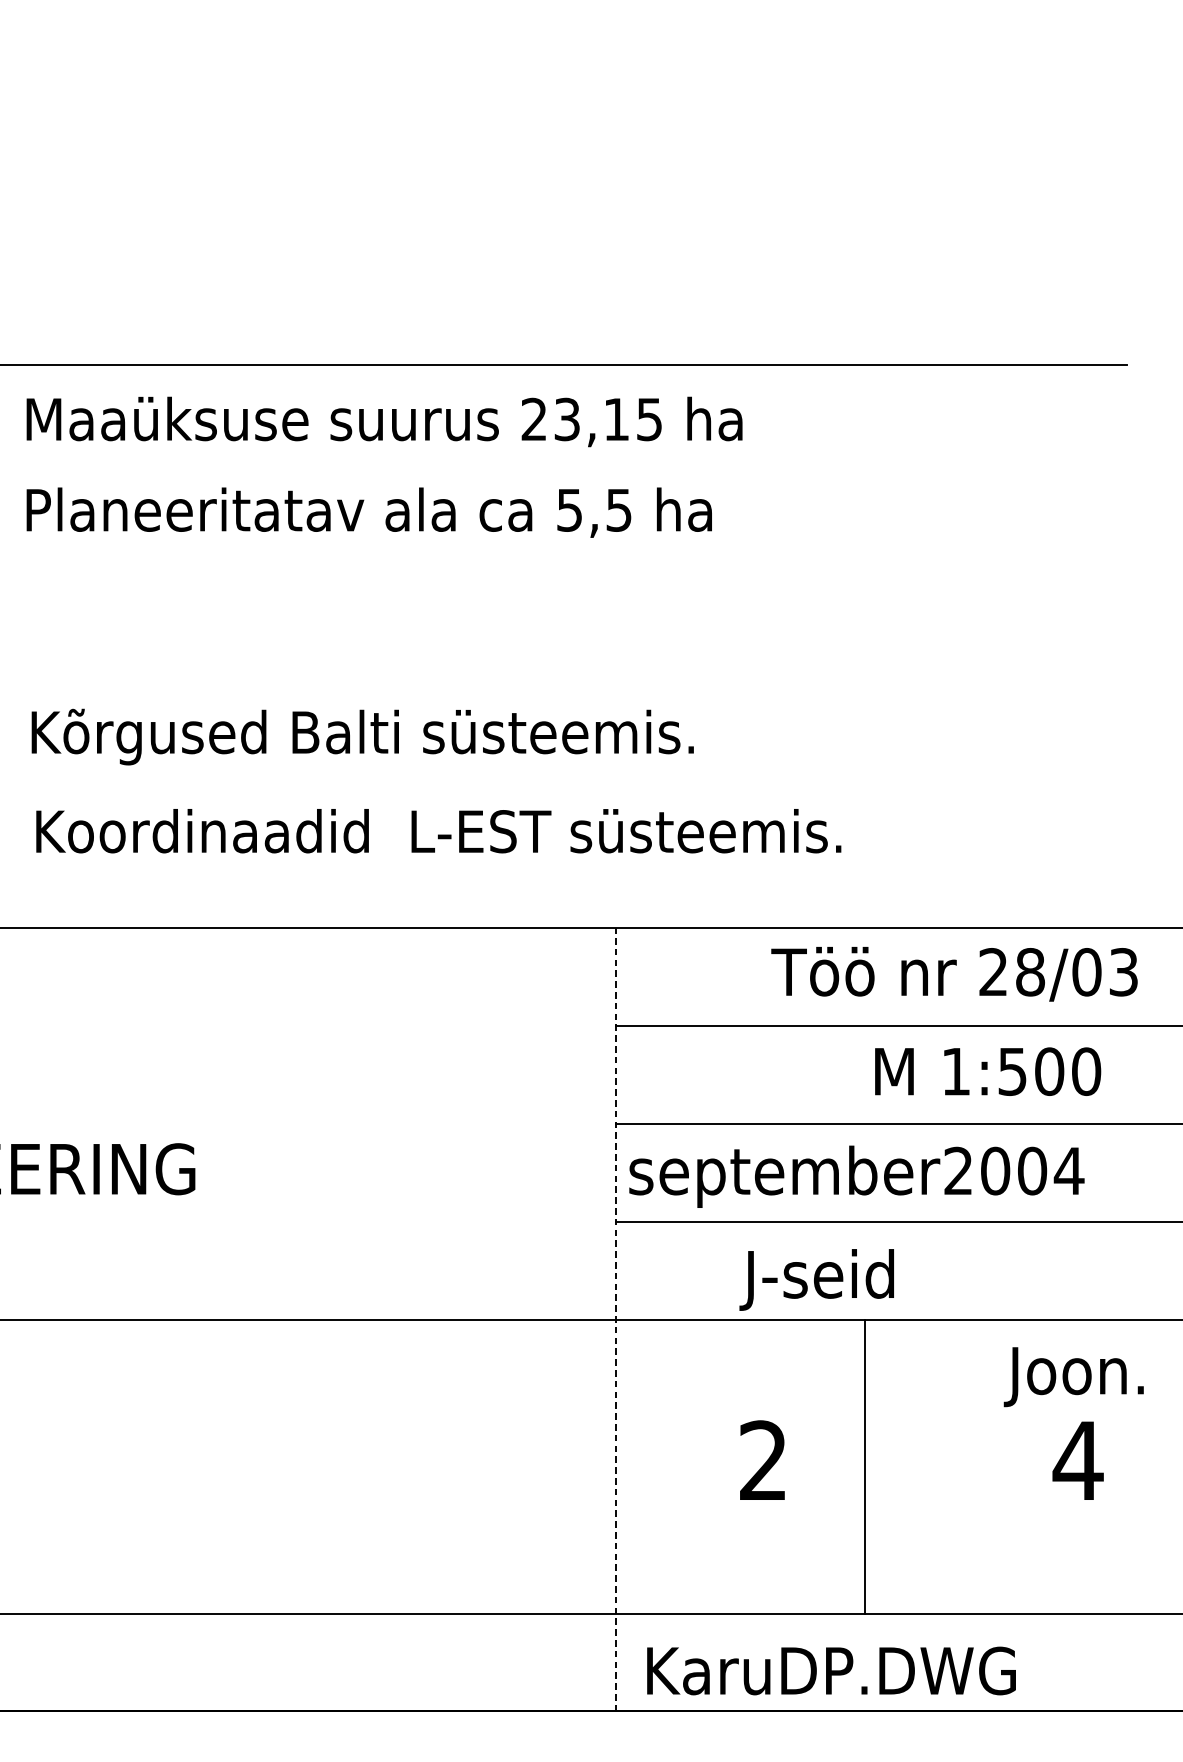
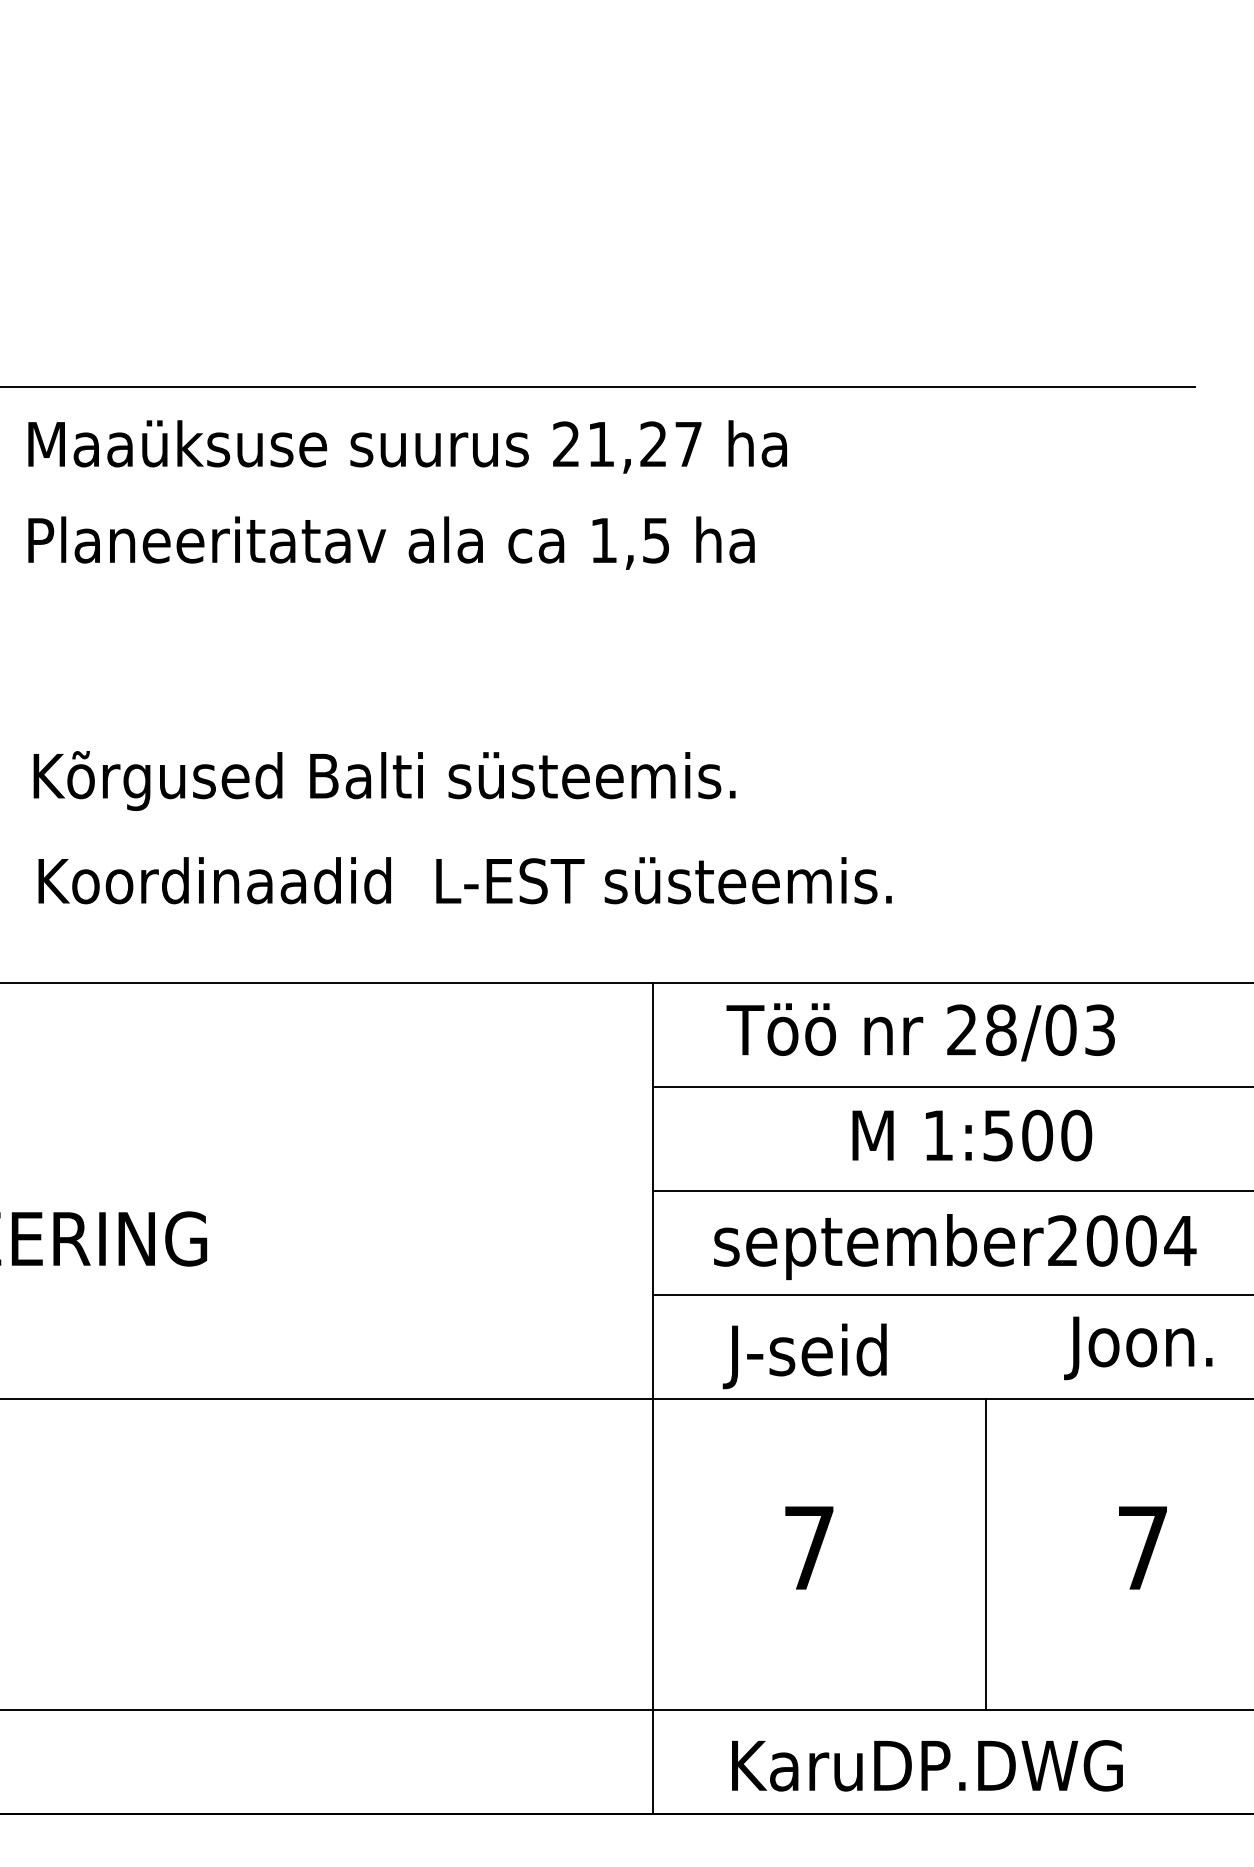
text: (608, 419) -> (644, 444), 23,15 -> 21,27
text: (569, 510) -> (603, 540), 5,5 -> 1,5
text: (954, 974) -> (920, 1032), moved
text: (988, 1071) -> (972, 1135), moved
text: (857, 1177) -> (955, 1247), moved
text: (816, 1280) -> (804, 1356), moved
line: (615, 1319) -> (652, 1398), dashed -> solid
text: (1074, 1377) -> (1138, 1348), moved
text: (762, 1460) -> (808, 1547), 2 -> 7
text: (1077, 1460) -> (1142, 1547), 4 -> 7
line: (864, 1465) -> (986, 1553), moved
text: (831, 1670) -> (927, 1765), moved

